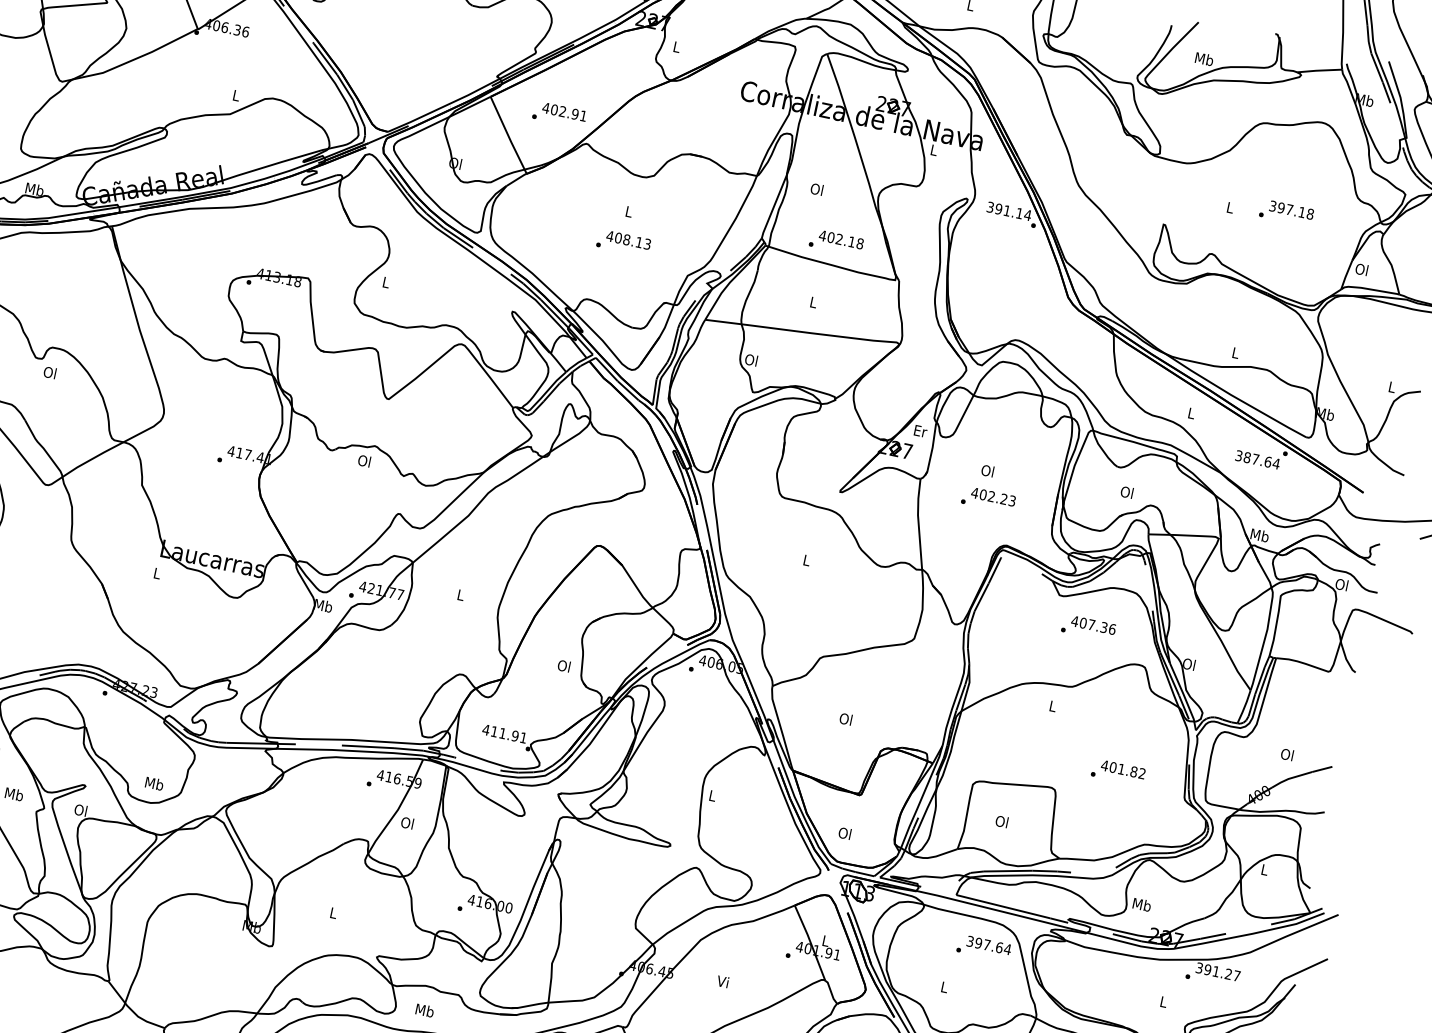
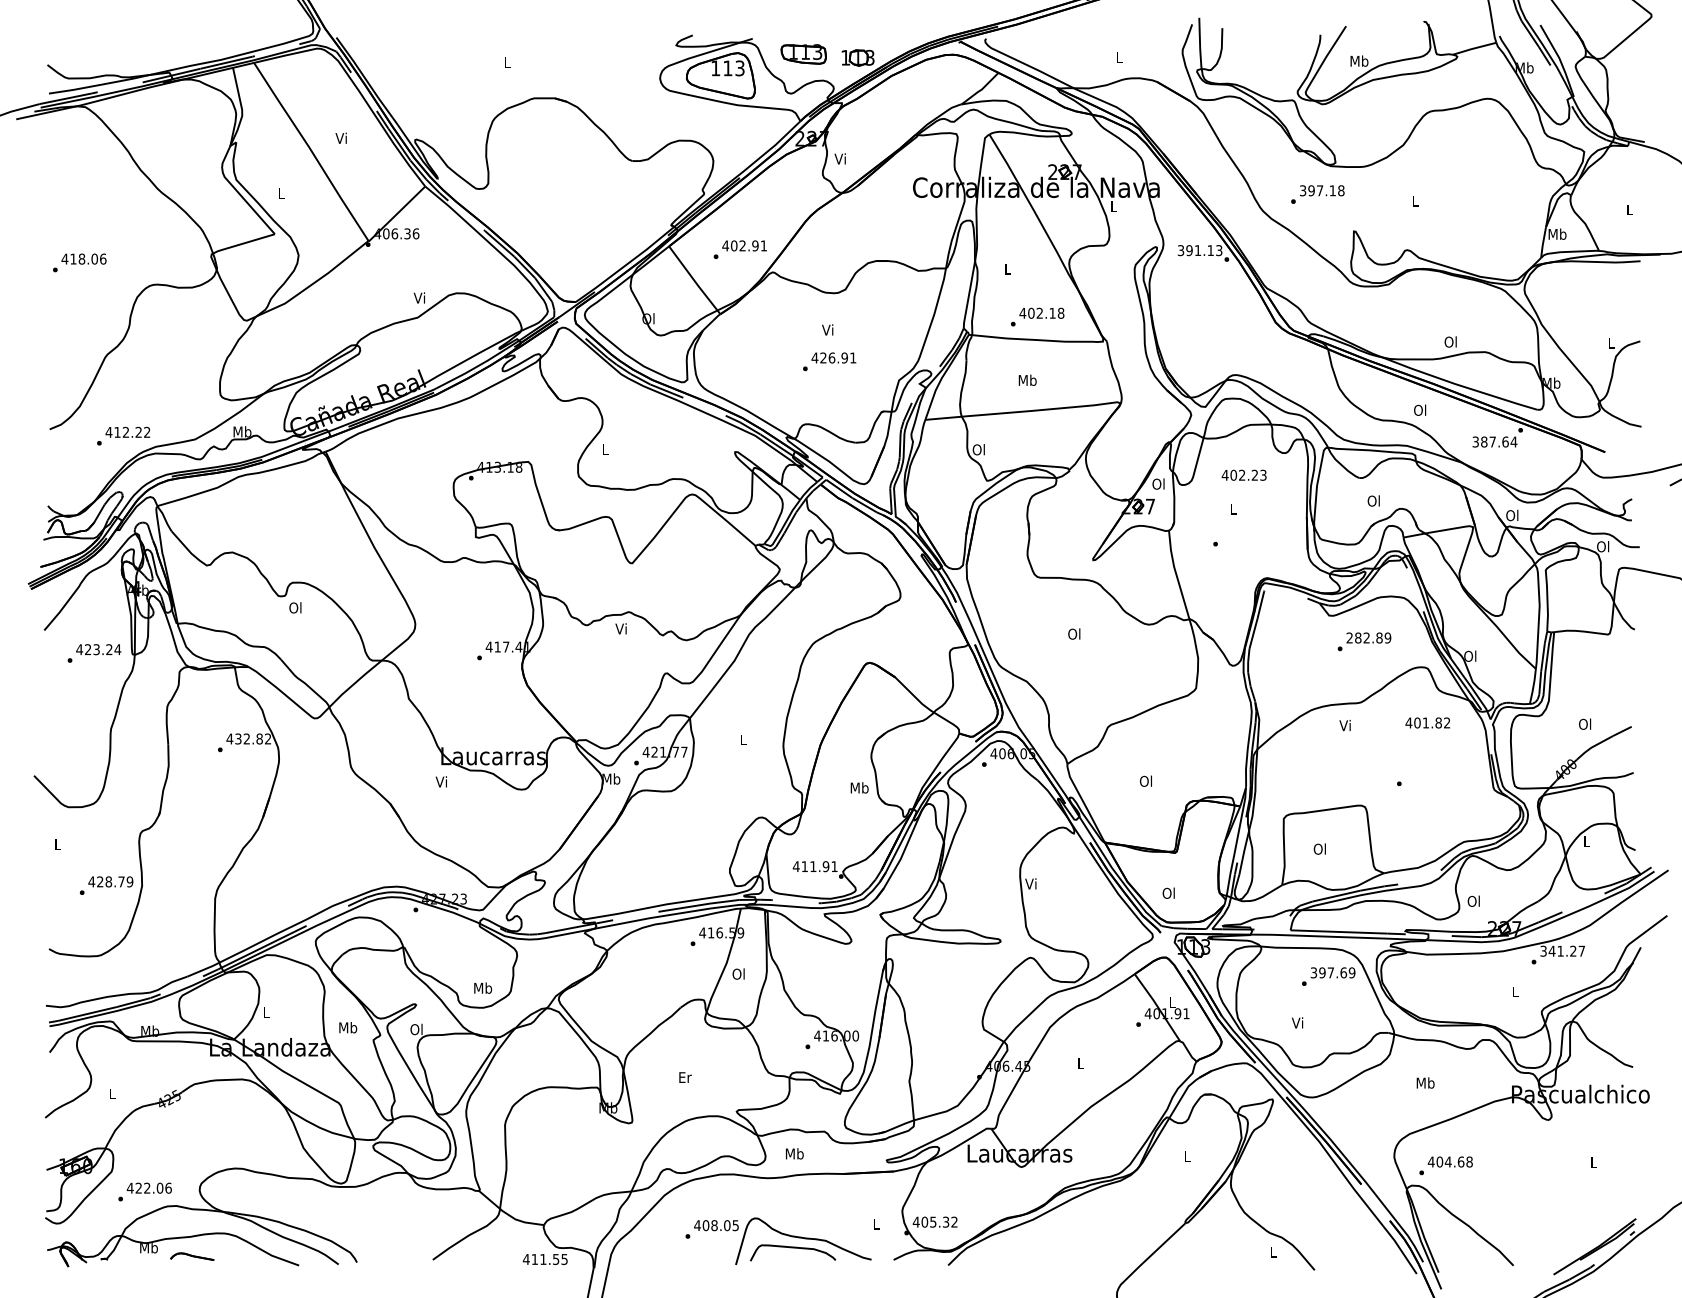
text: (675, 46) -> (839, 158), L -> Vi
text: (234, 94) -> (418, 297), L -> Vi
text: (817, 188) -> (1007, 268), Ol -> L
text: (628, 211) -> (827, 329), L -> Vi
text: (1286, 212) -> (1317, 194), moved
text: (1027, 215) -> (1218, 250), 391.14 -> 391.13
text: (633, 240) -> (838, 357), 408.13 -> 426.91
text: (1362, 268) -> (1557, 233), Ol -> Mb
text: (813, 301) -> (1027, 379), L -> Mb
text: (1235, 352) -> (1450, 341), L -> Ol
text: (1191, 412) -> (1420, 409), L -> Ol
text: (920, 430) -> (1158, 483), Er -> Ol
text: (364, 460) -> (621, 628), Ol -> Vi
text: (988, 470) -> (1233, 508), Ol -> L
text: (993, 496) -> (1243, 474), moved
text: (1259, 535) -> (1512, 515), Mb -> Ol
text: (806, 559) -> (1074, 633), L -> Ol
text: (155, 572) -> (440, 781), L -> Vi
text: (1093, 624) -> (1368, 637), 407.36 -> 282.89
text: (564, 665) -> (859, 787), Ol -> Mb
text: (1051, 705) -> (1344, 725), L -> Vi
text: (1123, 769) -> (1427, 722), moved
text: (711, 795) -> (1030, 883), L -> Vi
text: (1142, 904) -> (1474, 900), Mb -> Ol
text: (333, 913) -> (685, 1077), L -> Er
text: (1007, 948) -> (1351, 972), 397.64 -> 397.69
text: (1207, 969) -> (1551, 950), 391.27 -> 341.27
text: (722, 981) -> (1079, 1063), Vi -> L
text: (943, 986) -> (1297, 1022), L -> Vi

